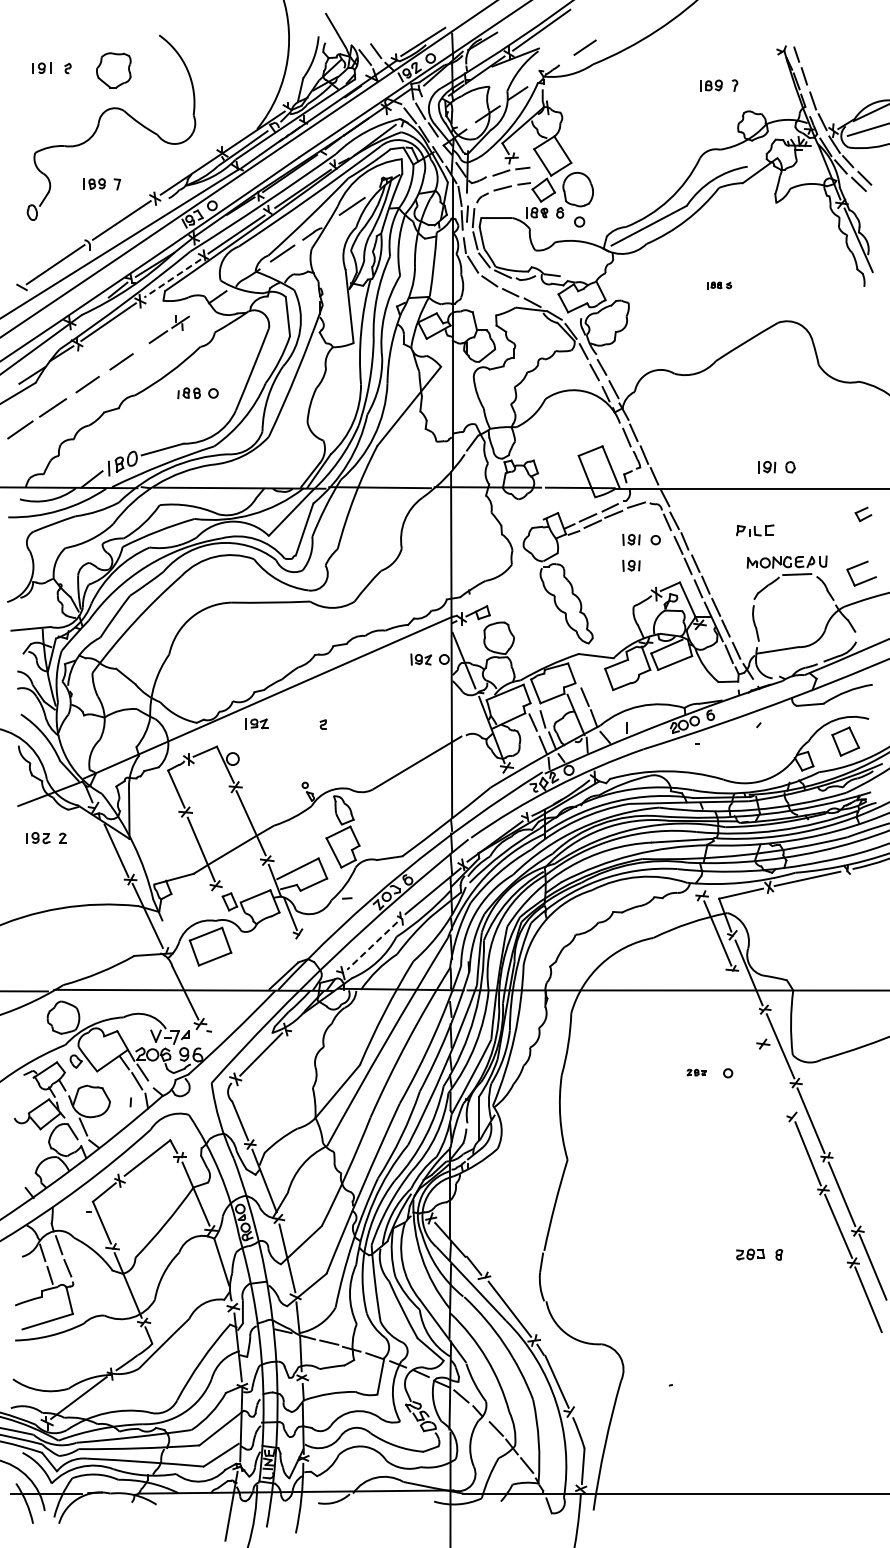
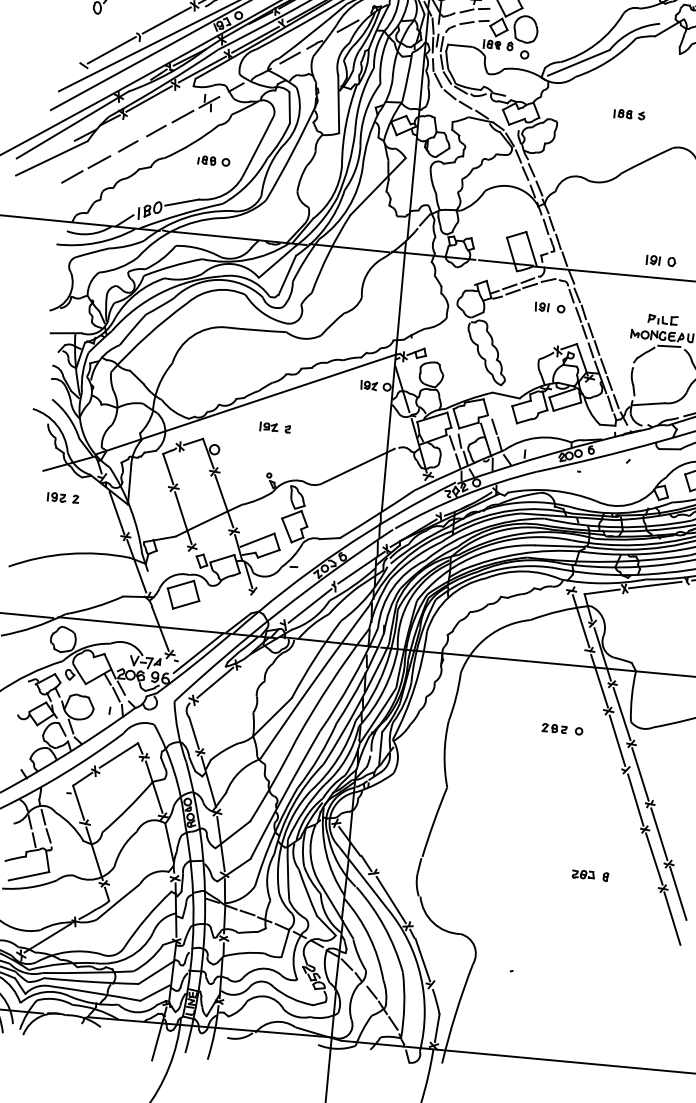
line: (172, 278) -> (202, 69), dashed -> solid
part: (719, 285) -> (629, 114), size x1.67
part: (169, 329) -> (196, 109), size x1.43
part: (755, 530) -> (663, 319), moved
part: (631, 565) -> (540, 327), removed
part: (256, 723) -> (268, 426), moved
line: (372, 945) -> (310, 605), dashed -> solid
line: (748, 1007) -> (599, 681), added
line: (236, 1018) -> (198, 652), added
part: (696, 1072) -> (554, 728), size x1.67
line: (777, 1080) -> (617, 740), added

